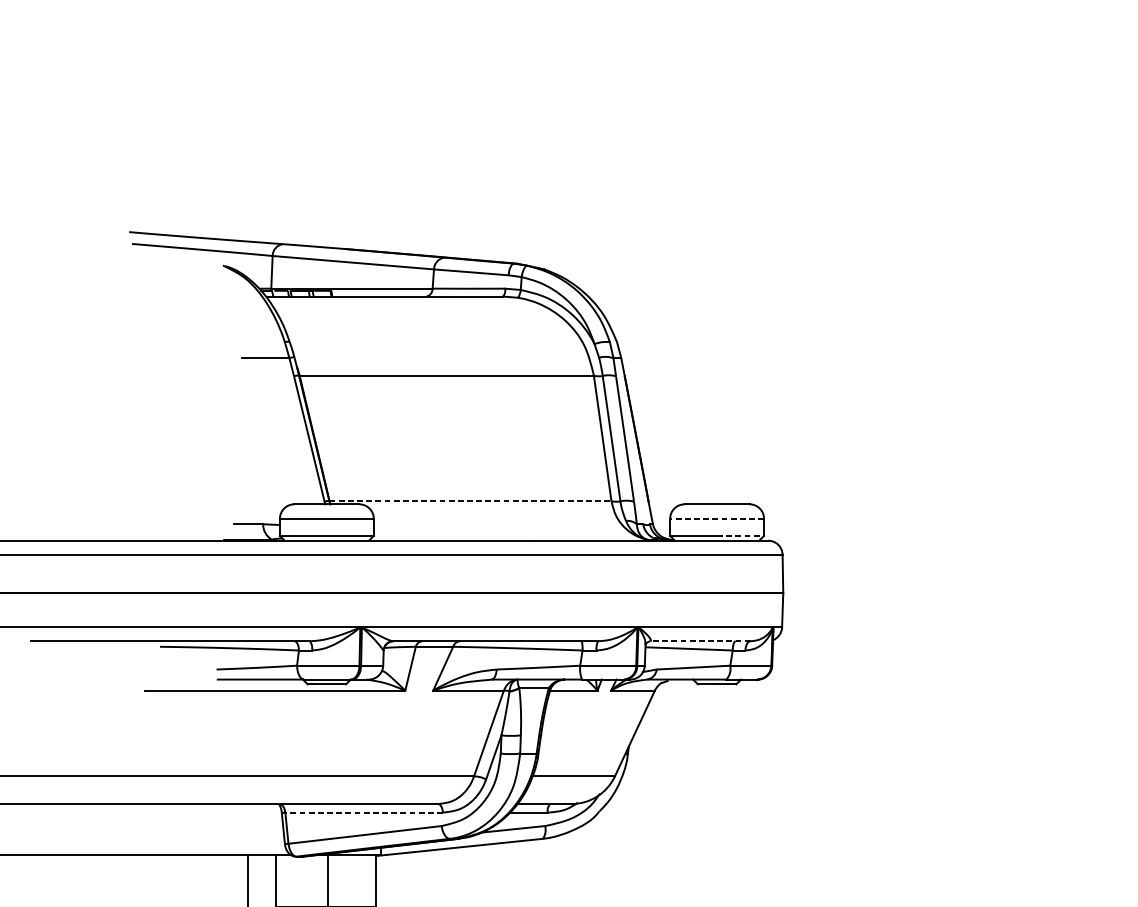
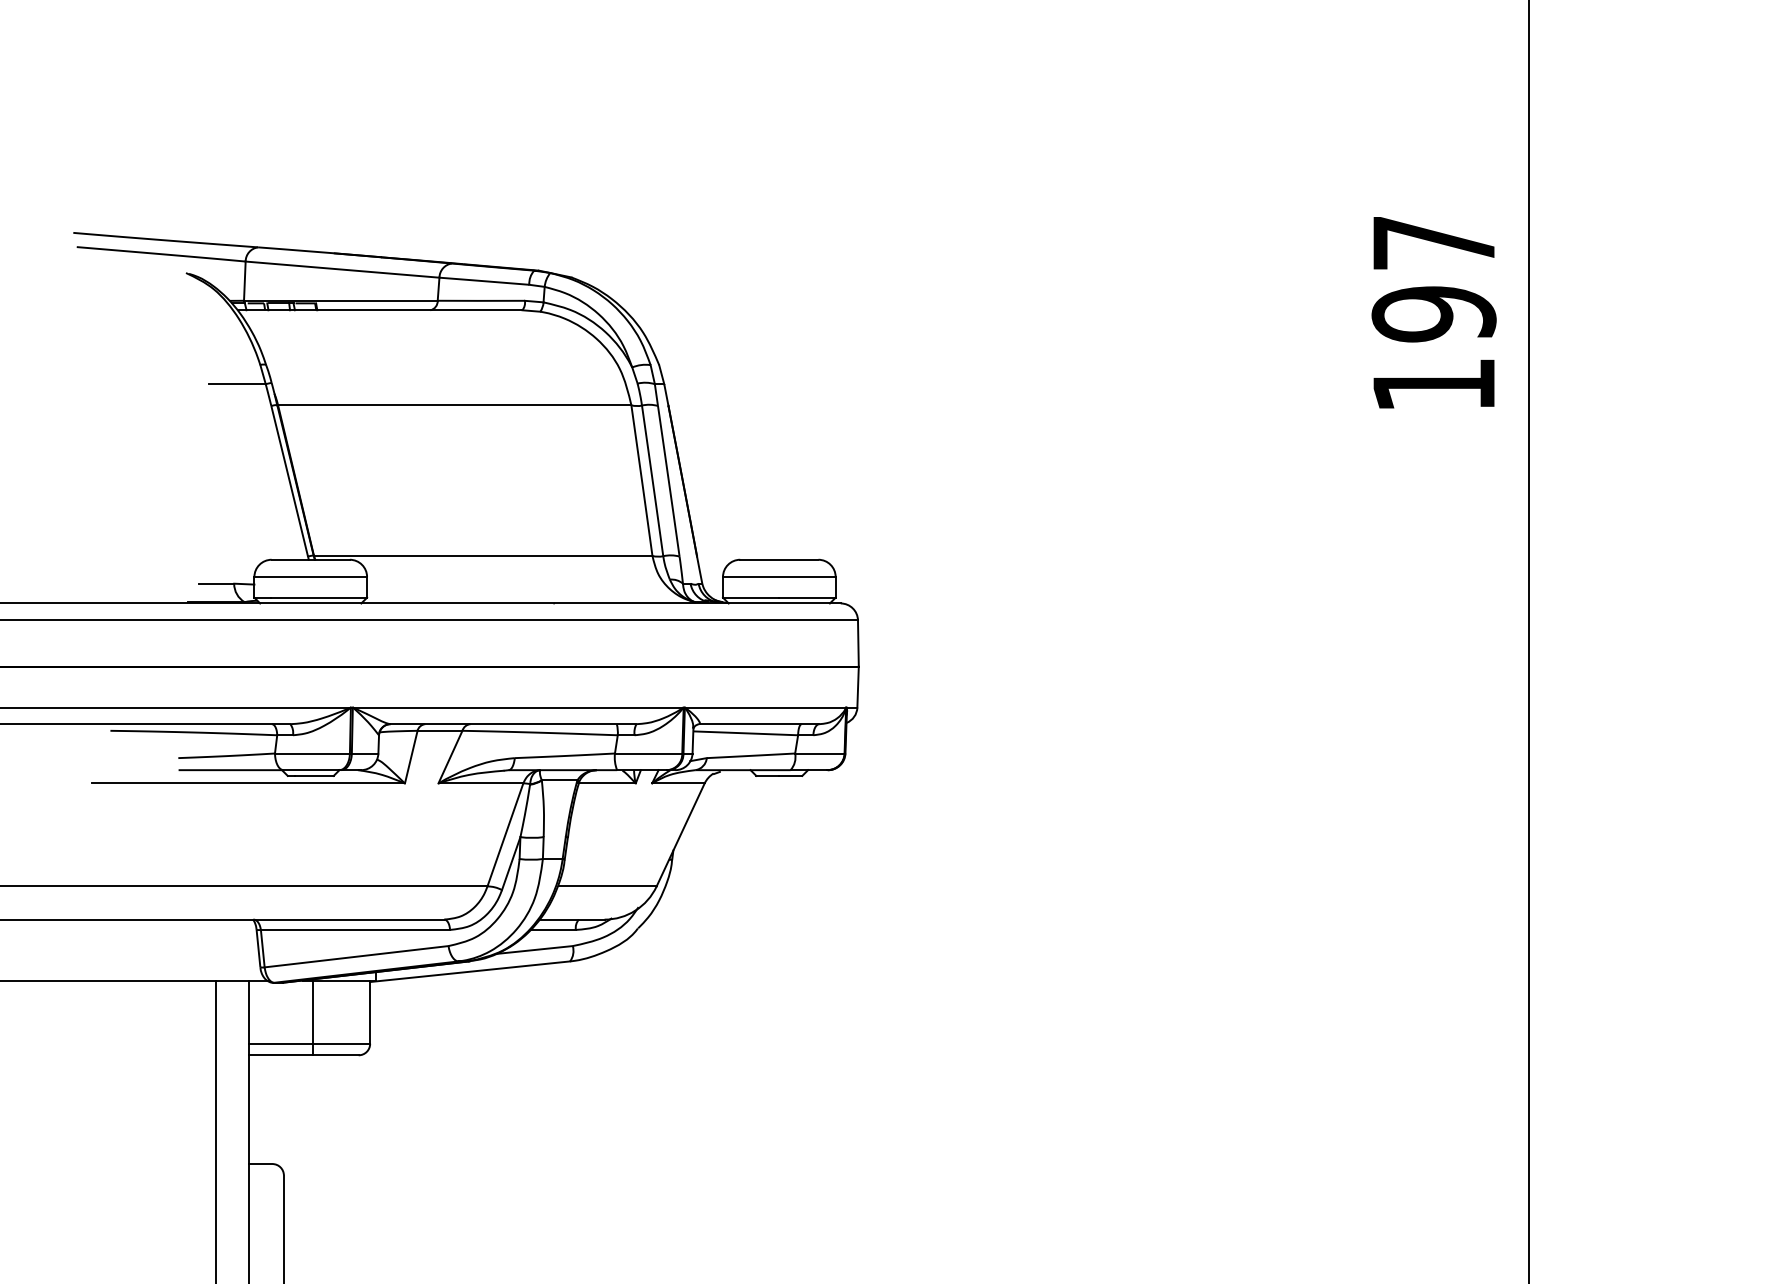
line: (470, 500) -> (483, 555), dashed -> solid
line: (716, 519) -> (778, 577), dashed -> solid
line: (741, 535) -> (808, 597), dashed -> solid
line: (700, 641) -> (759, 724), dashed -> solid
line: (364, 812) -> (355, 929), dashed -> solid

